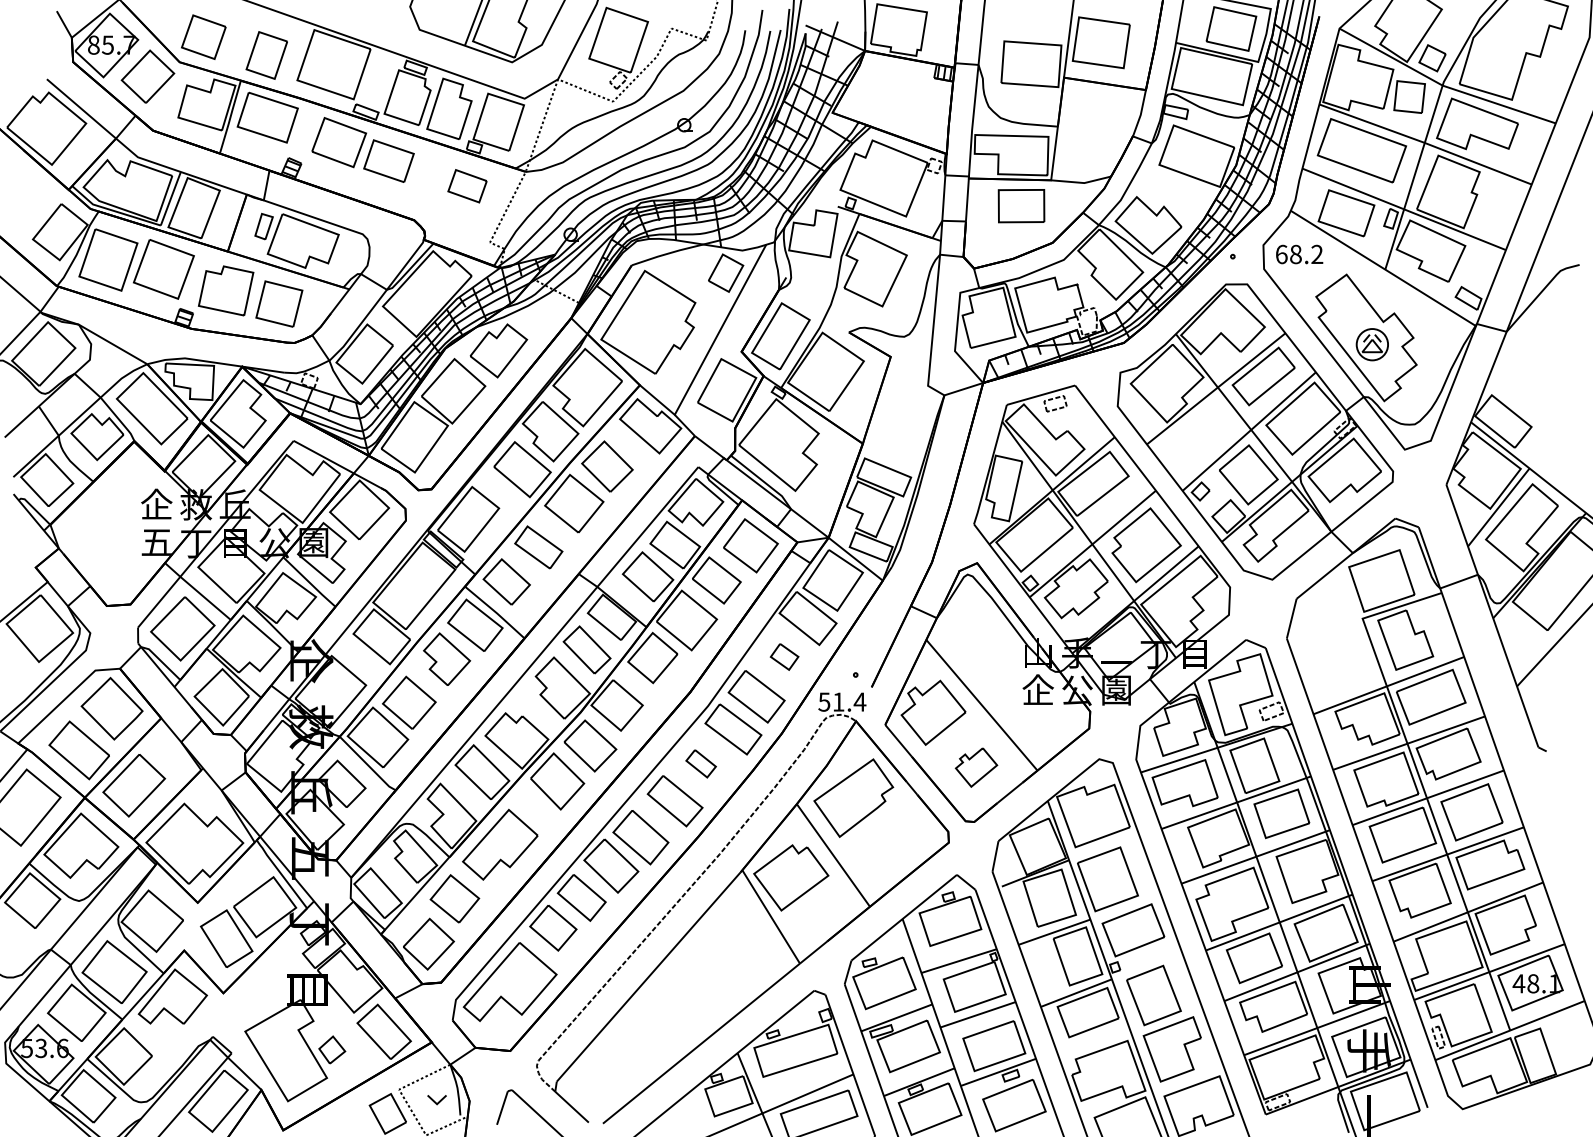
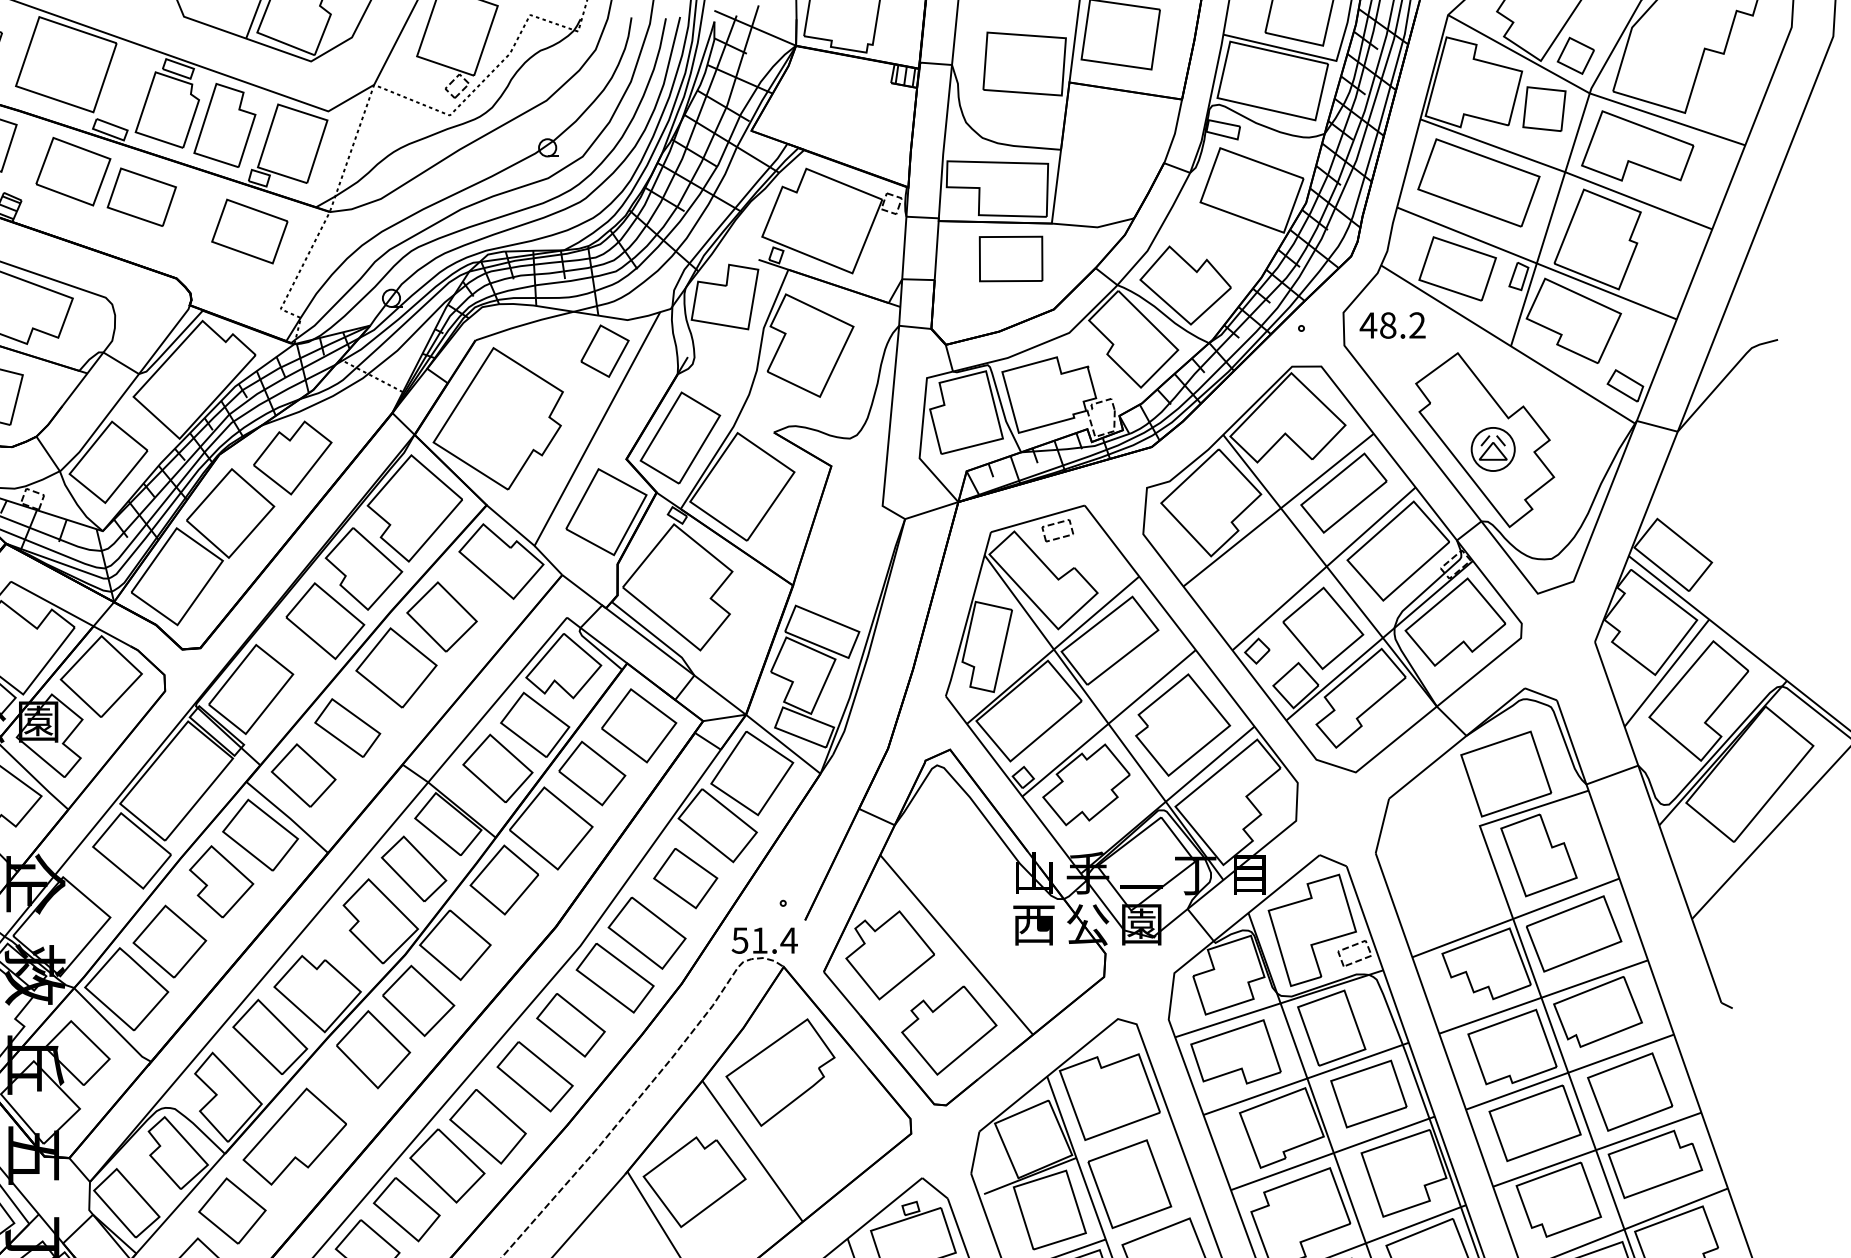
part: (467, 186) -> (249, 232), size x1.43
text: (1281, 254) -> (1368, 325), 68.2 -> 48.2
part: (784, 656) -> (685, 877), size x1.67
text: (1037, 689) -> (1033, 923), 企 -> 西
part: (700, 763) -> (569, 1024), size x1.67
part: (976, 767) -> (949, 1030), size x1.67

